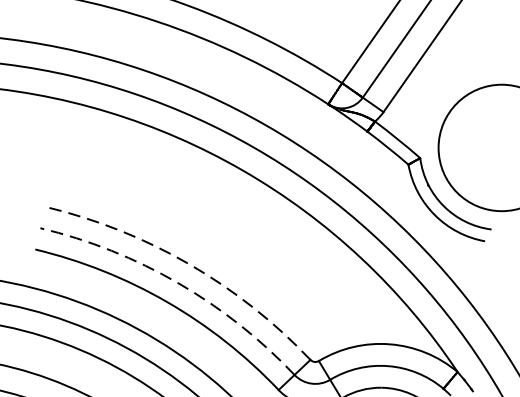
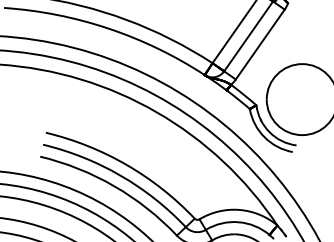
arc: (188, 263) -> (126, 164), dashed -> solid
arc: (178, 283) -> (120, 175), dashed -> solid

